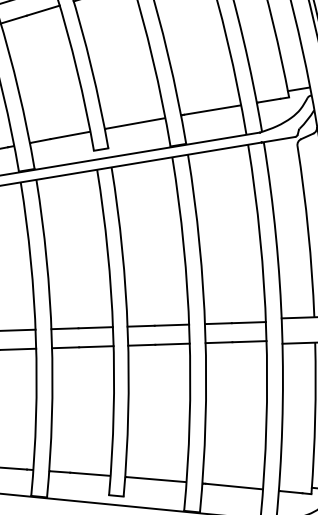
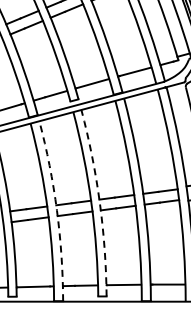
arc: (127, 331) -> (99, 202), solid -> dashed
arc: (50, 338) -> (56, 210), solid -> dashed

